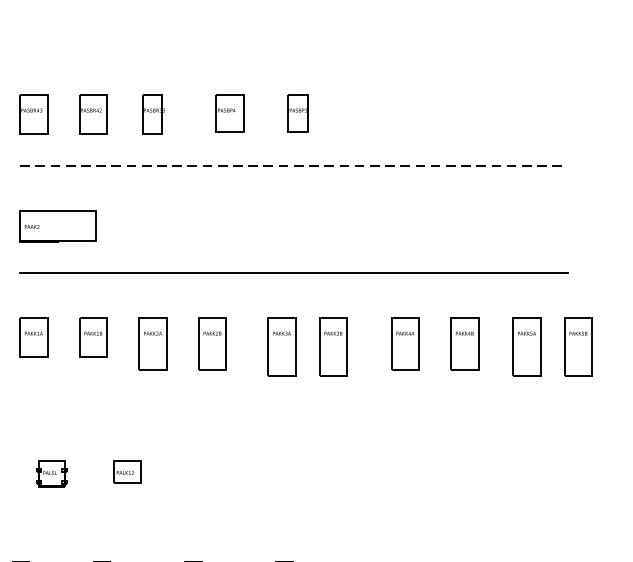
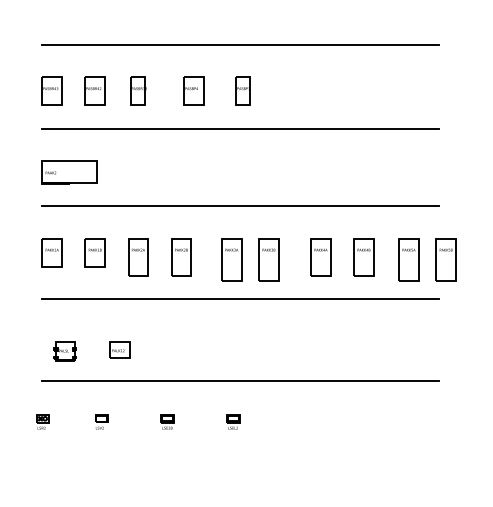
line: (294, 49) -> (240, 44), added
line: (295, 165) -> (241, 128), dashed -> solid
line: (294, 401) -> (240, 299), added
line: (294, 513) -> (240, 380), added

